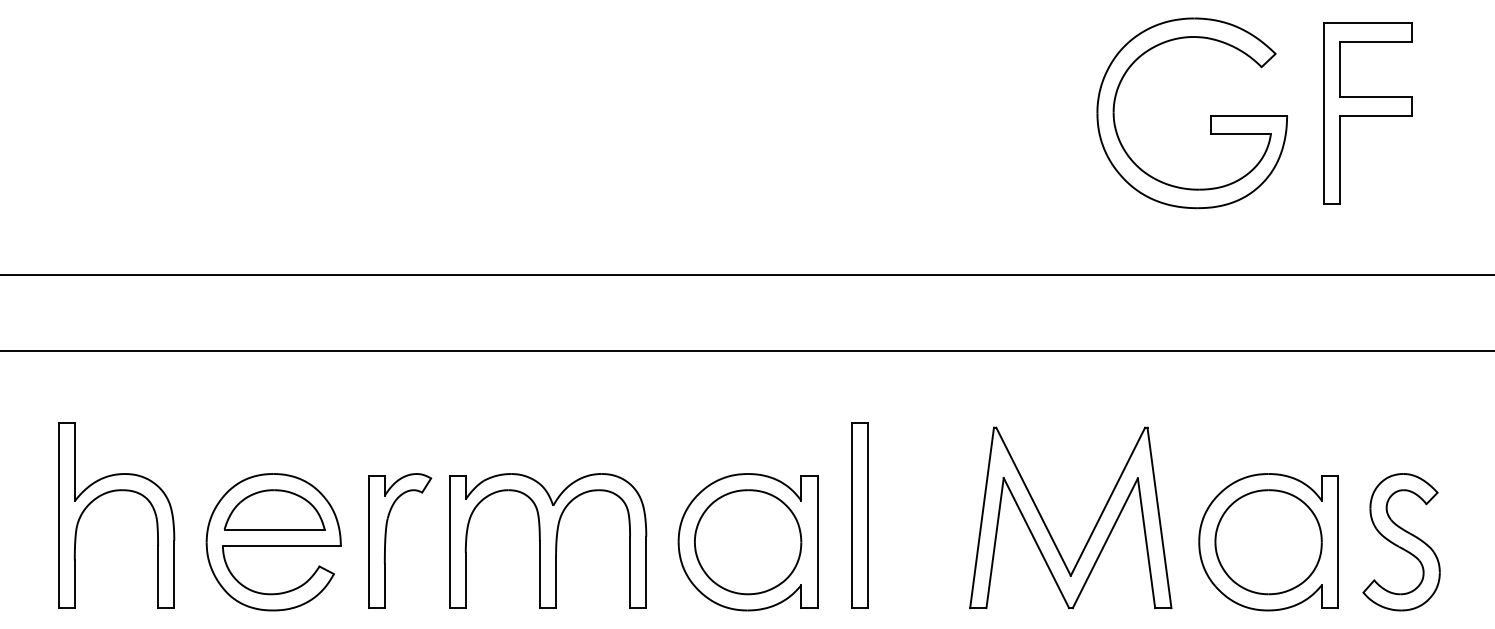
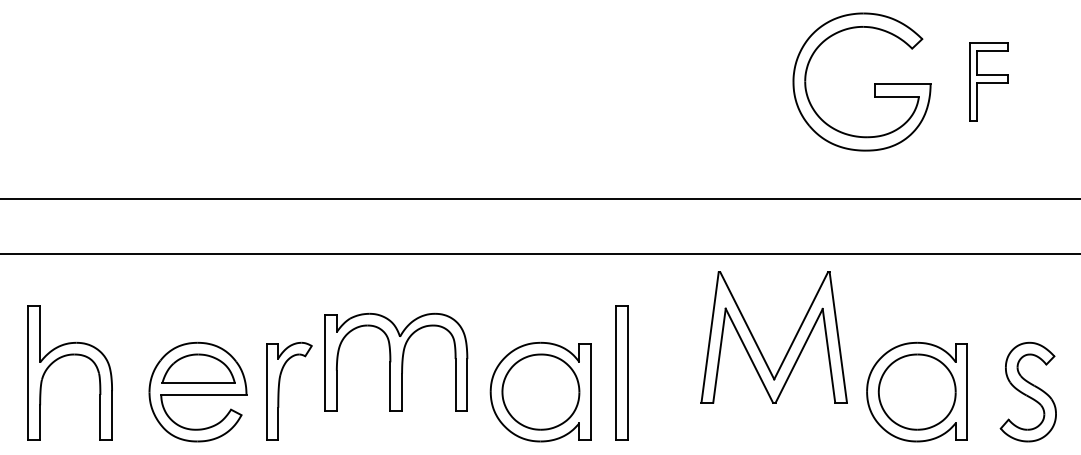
part: (1367, 112) -> (988, 81), size x0.6
part: (112, 492) -> (67, 356), moved
part: (1049, 528) -> (758, 345), moved
part: (548, 539) -> (396, 361), moved
part: (1400, 541) -> (1027, 391), moved

